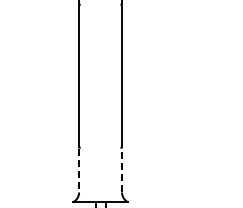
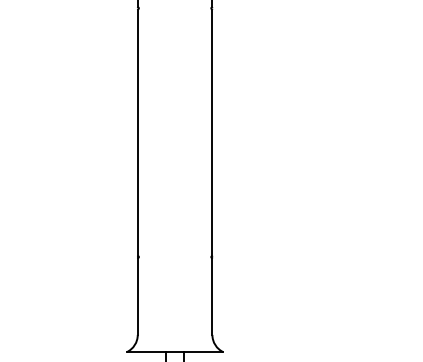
line: (79, 170) -> (138, 296), dashed -> solid
line: (122, 170) -> (213, 296), dashed -> solid

